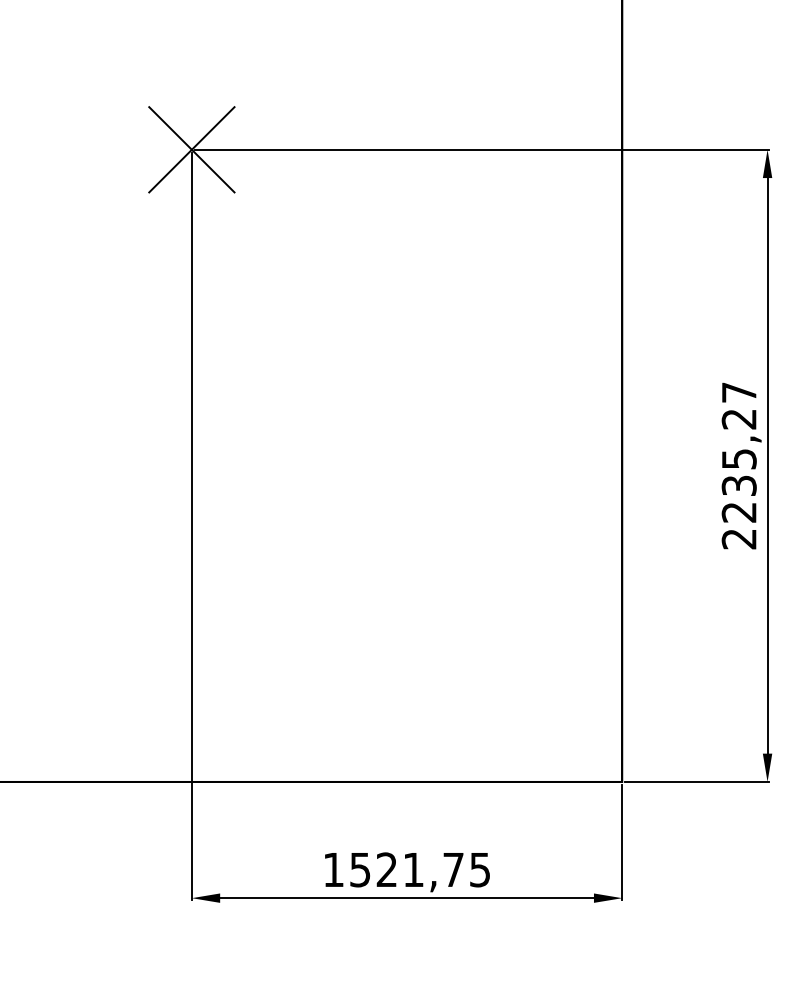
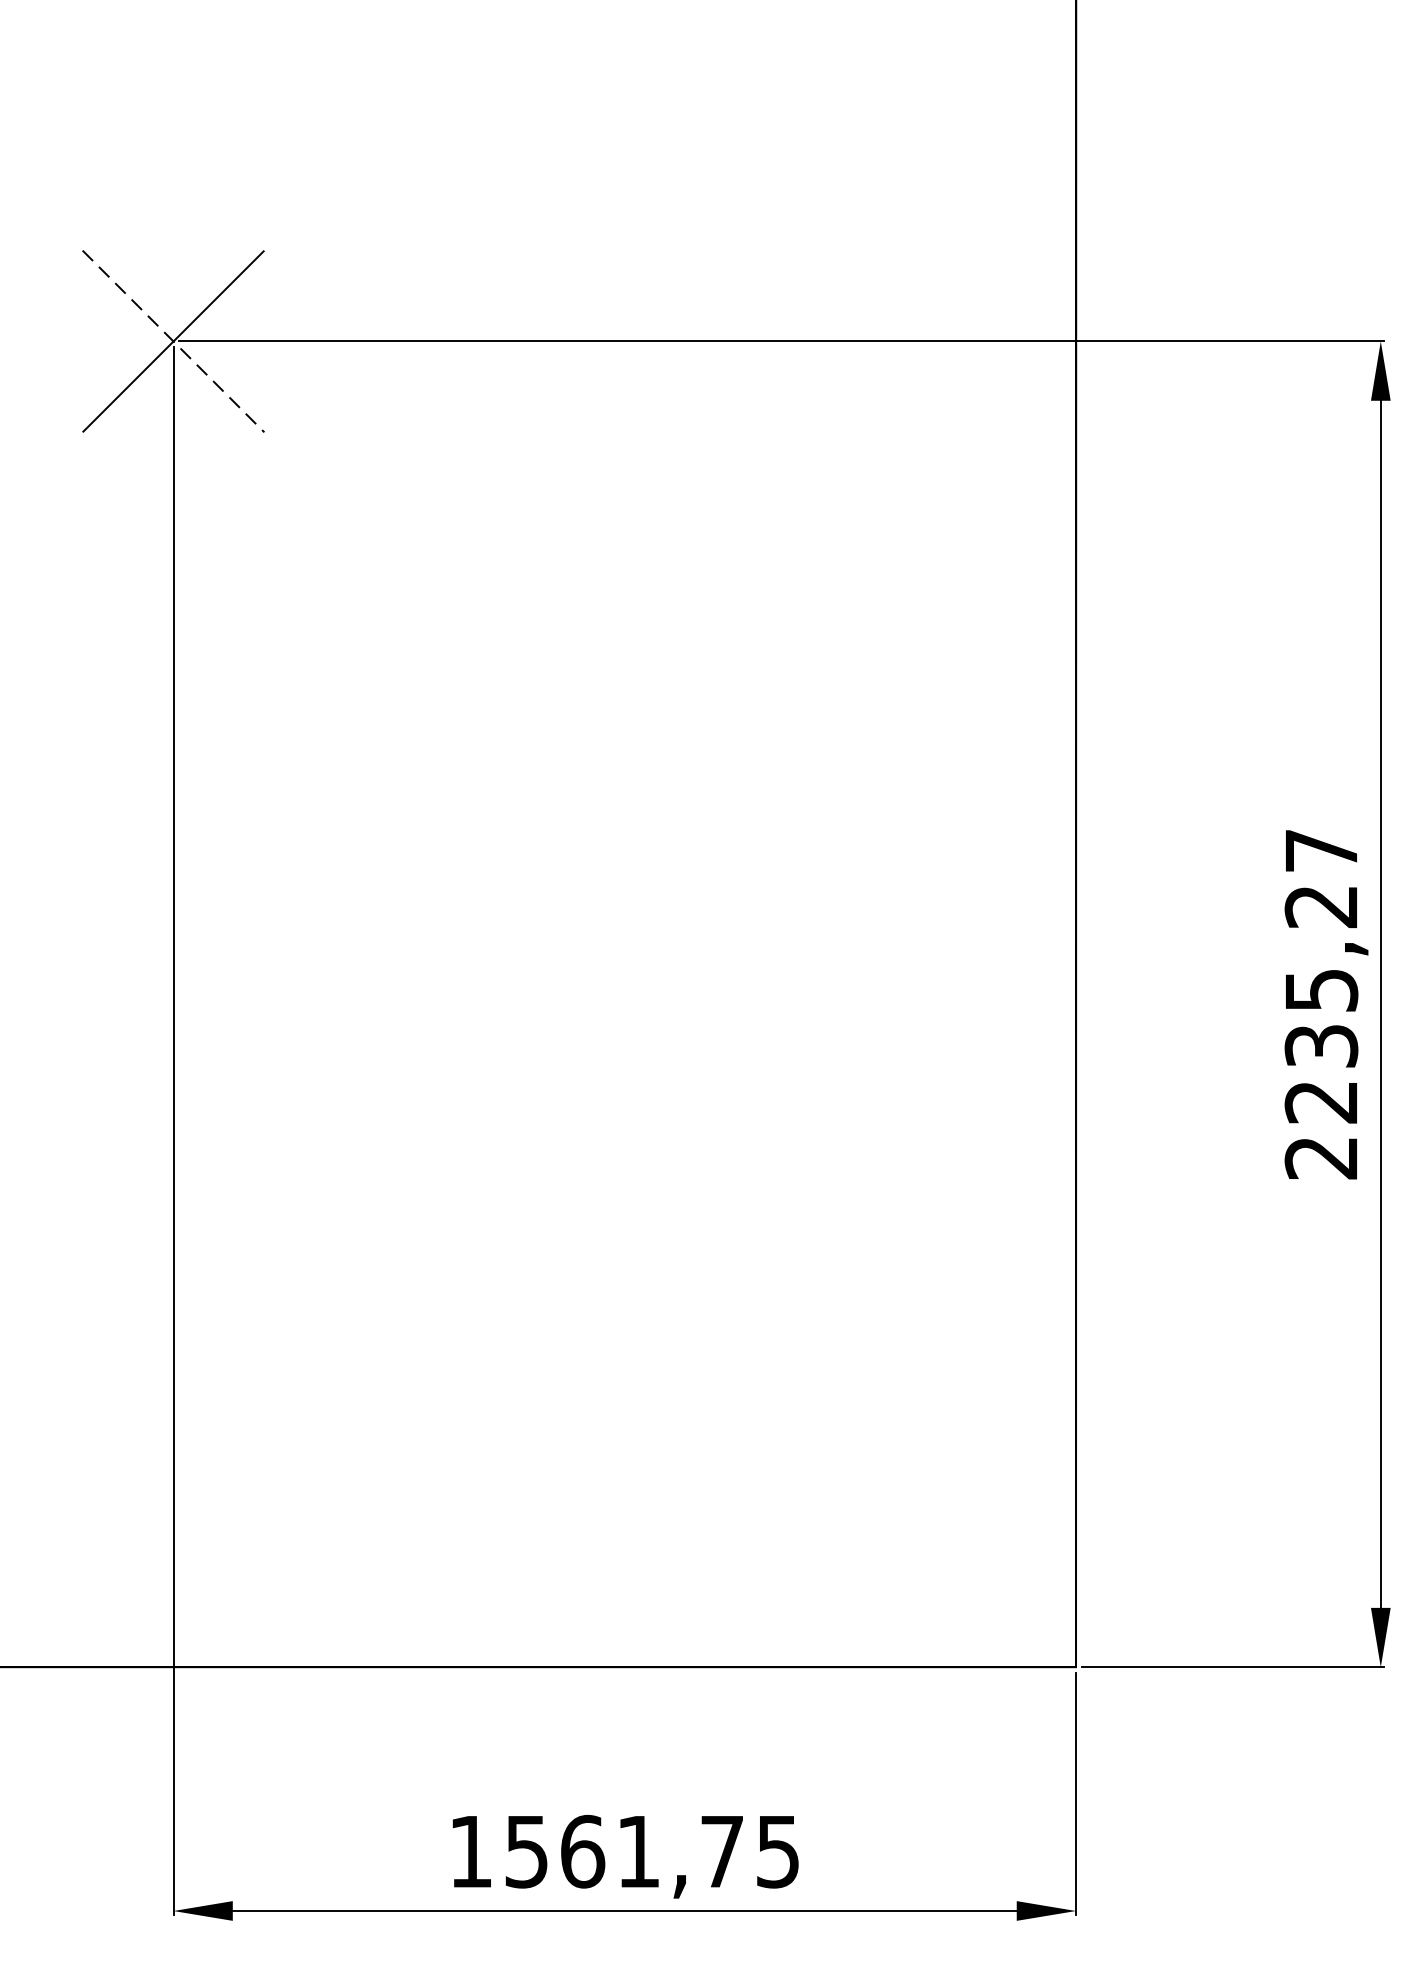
line: (192, 150) -> (174, 342), solid -> dashed
text: (386, 869) -> (581, 1850), 1521,75 -> 1561,75

